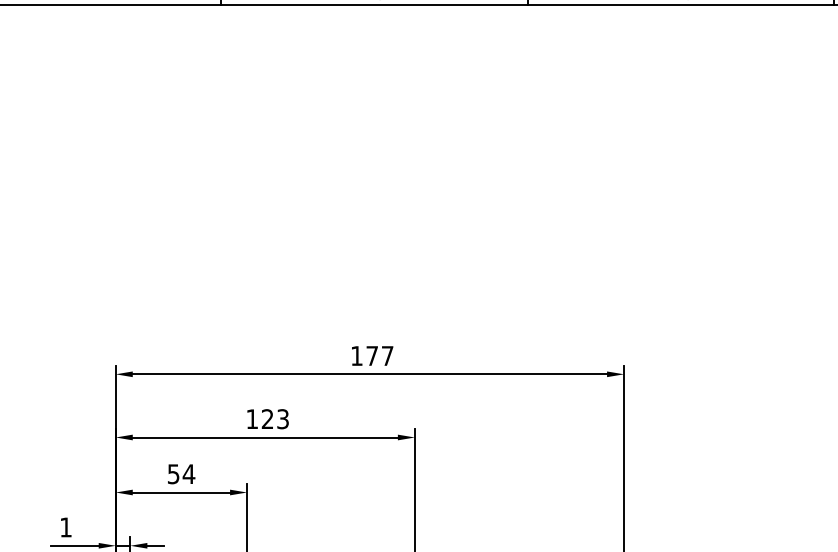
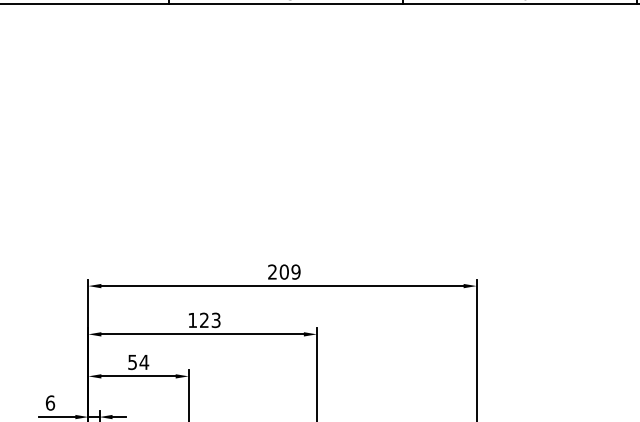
text: (372, 356) -> (284, 272), 177 -> 209
text: (66, 527) -> (50, 403), 1 -> 6

